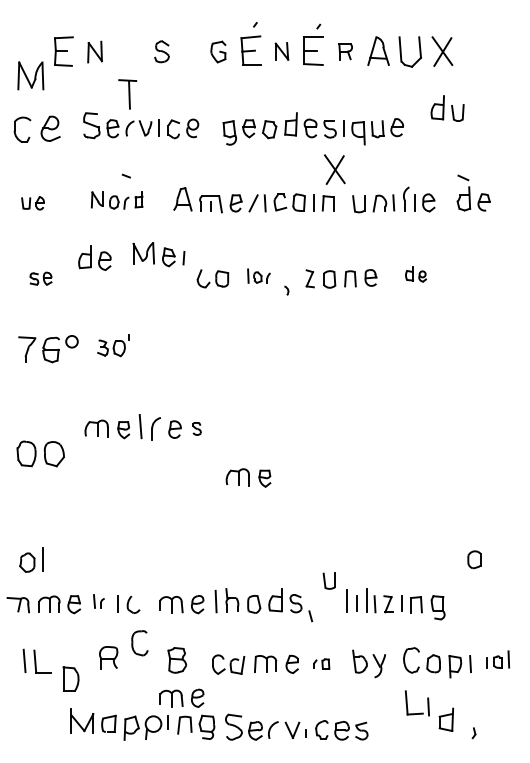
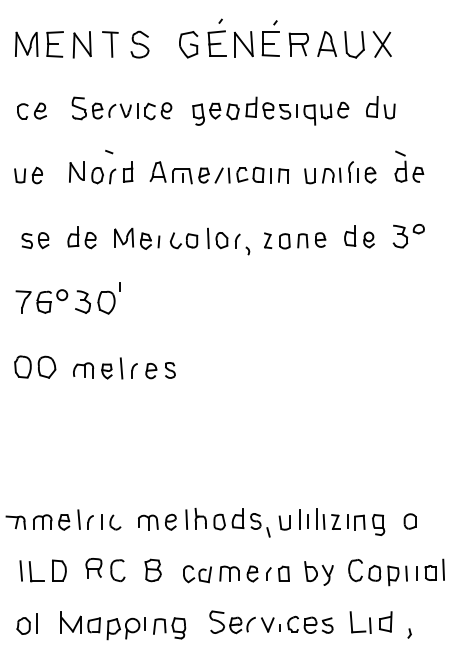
part: (94, 51) -> (81, 44), size x1.43
part: (161, 51) -> (139, 44), size x1.43
part: (218, 51) -> (188, 44), size x1.43
part: (281, 51) -> (243, 44), size x1.67
part: (345, 51) -> (298, 44), size x1.67
part: (30, 74) -> (26, 43), moved
part: (127, 94) -> (110, 44), moved
part: (447, 108) -> (380, 107), moved
part: (36, 128) -> (31, 110), size x0.71
part: (333, 169) -> (288, 146), removed
part: (117, 199) -> (101, 172), size x1.43
part: (32, 203) -> (28, 175), size x1.43
part: (159, 254) -> (137, 238), moved
part: (94, 257) -> (81, 237), moved
part: (416, 273) -> (359, 236), size x1.67
part: (472, 273) -> (408, 236), added
part: (258, 276) -> (223, 238), size x1.67
part: (41, 278) -> (35, 240), size x1.43
part: (112, 345) -> (97, 298), size x1.67
part: (155, 428) -> (134, 370), size x0.71
part: (197, 428) -> (170, 370), size x1.43
part: (41, 453) -> (35, 366), moved
part: (248, 477) -> (214, 412), removed
part: (30, 559) -> (26, 623), moved
part: (473, 559) -> (409, 521), moved
part: (329, 580) -> (284, 522), moved
part: (98, 601) -> (85, 519), size x1.67
part: (139, 643) -> (117, 570), moved
part: (498, 659) -> (430, 569), size x1.43
part: (321, 663) -> (277, 573), size x1.67
part: (71, 678) -> (59, 570), moved
part: (182, 697) -> (157, 602), removed
part: (407, 703) -> (352, 622), moved
part: (296, 727) -> (271, 622), moved

